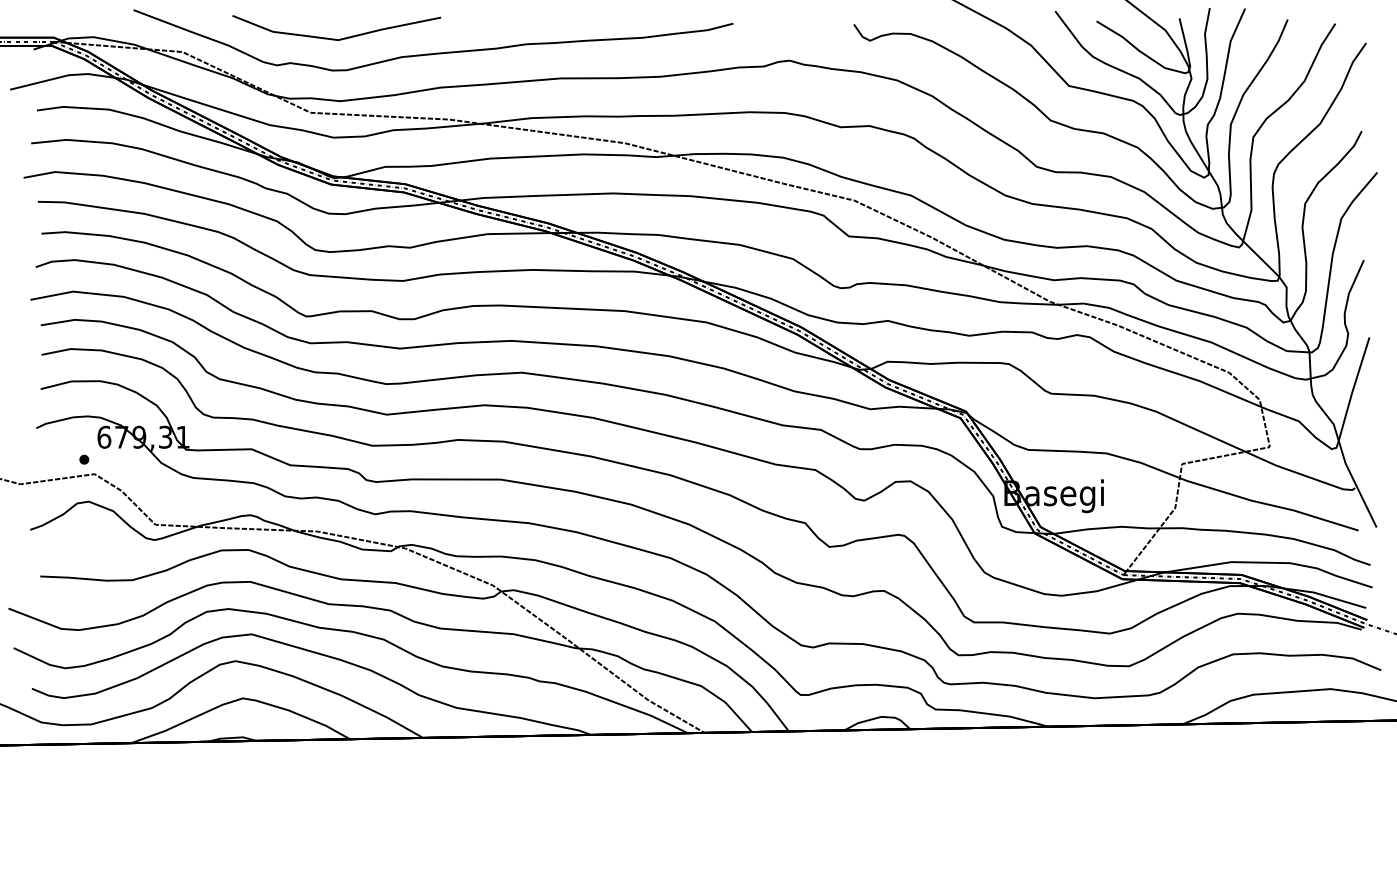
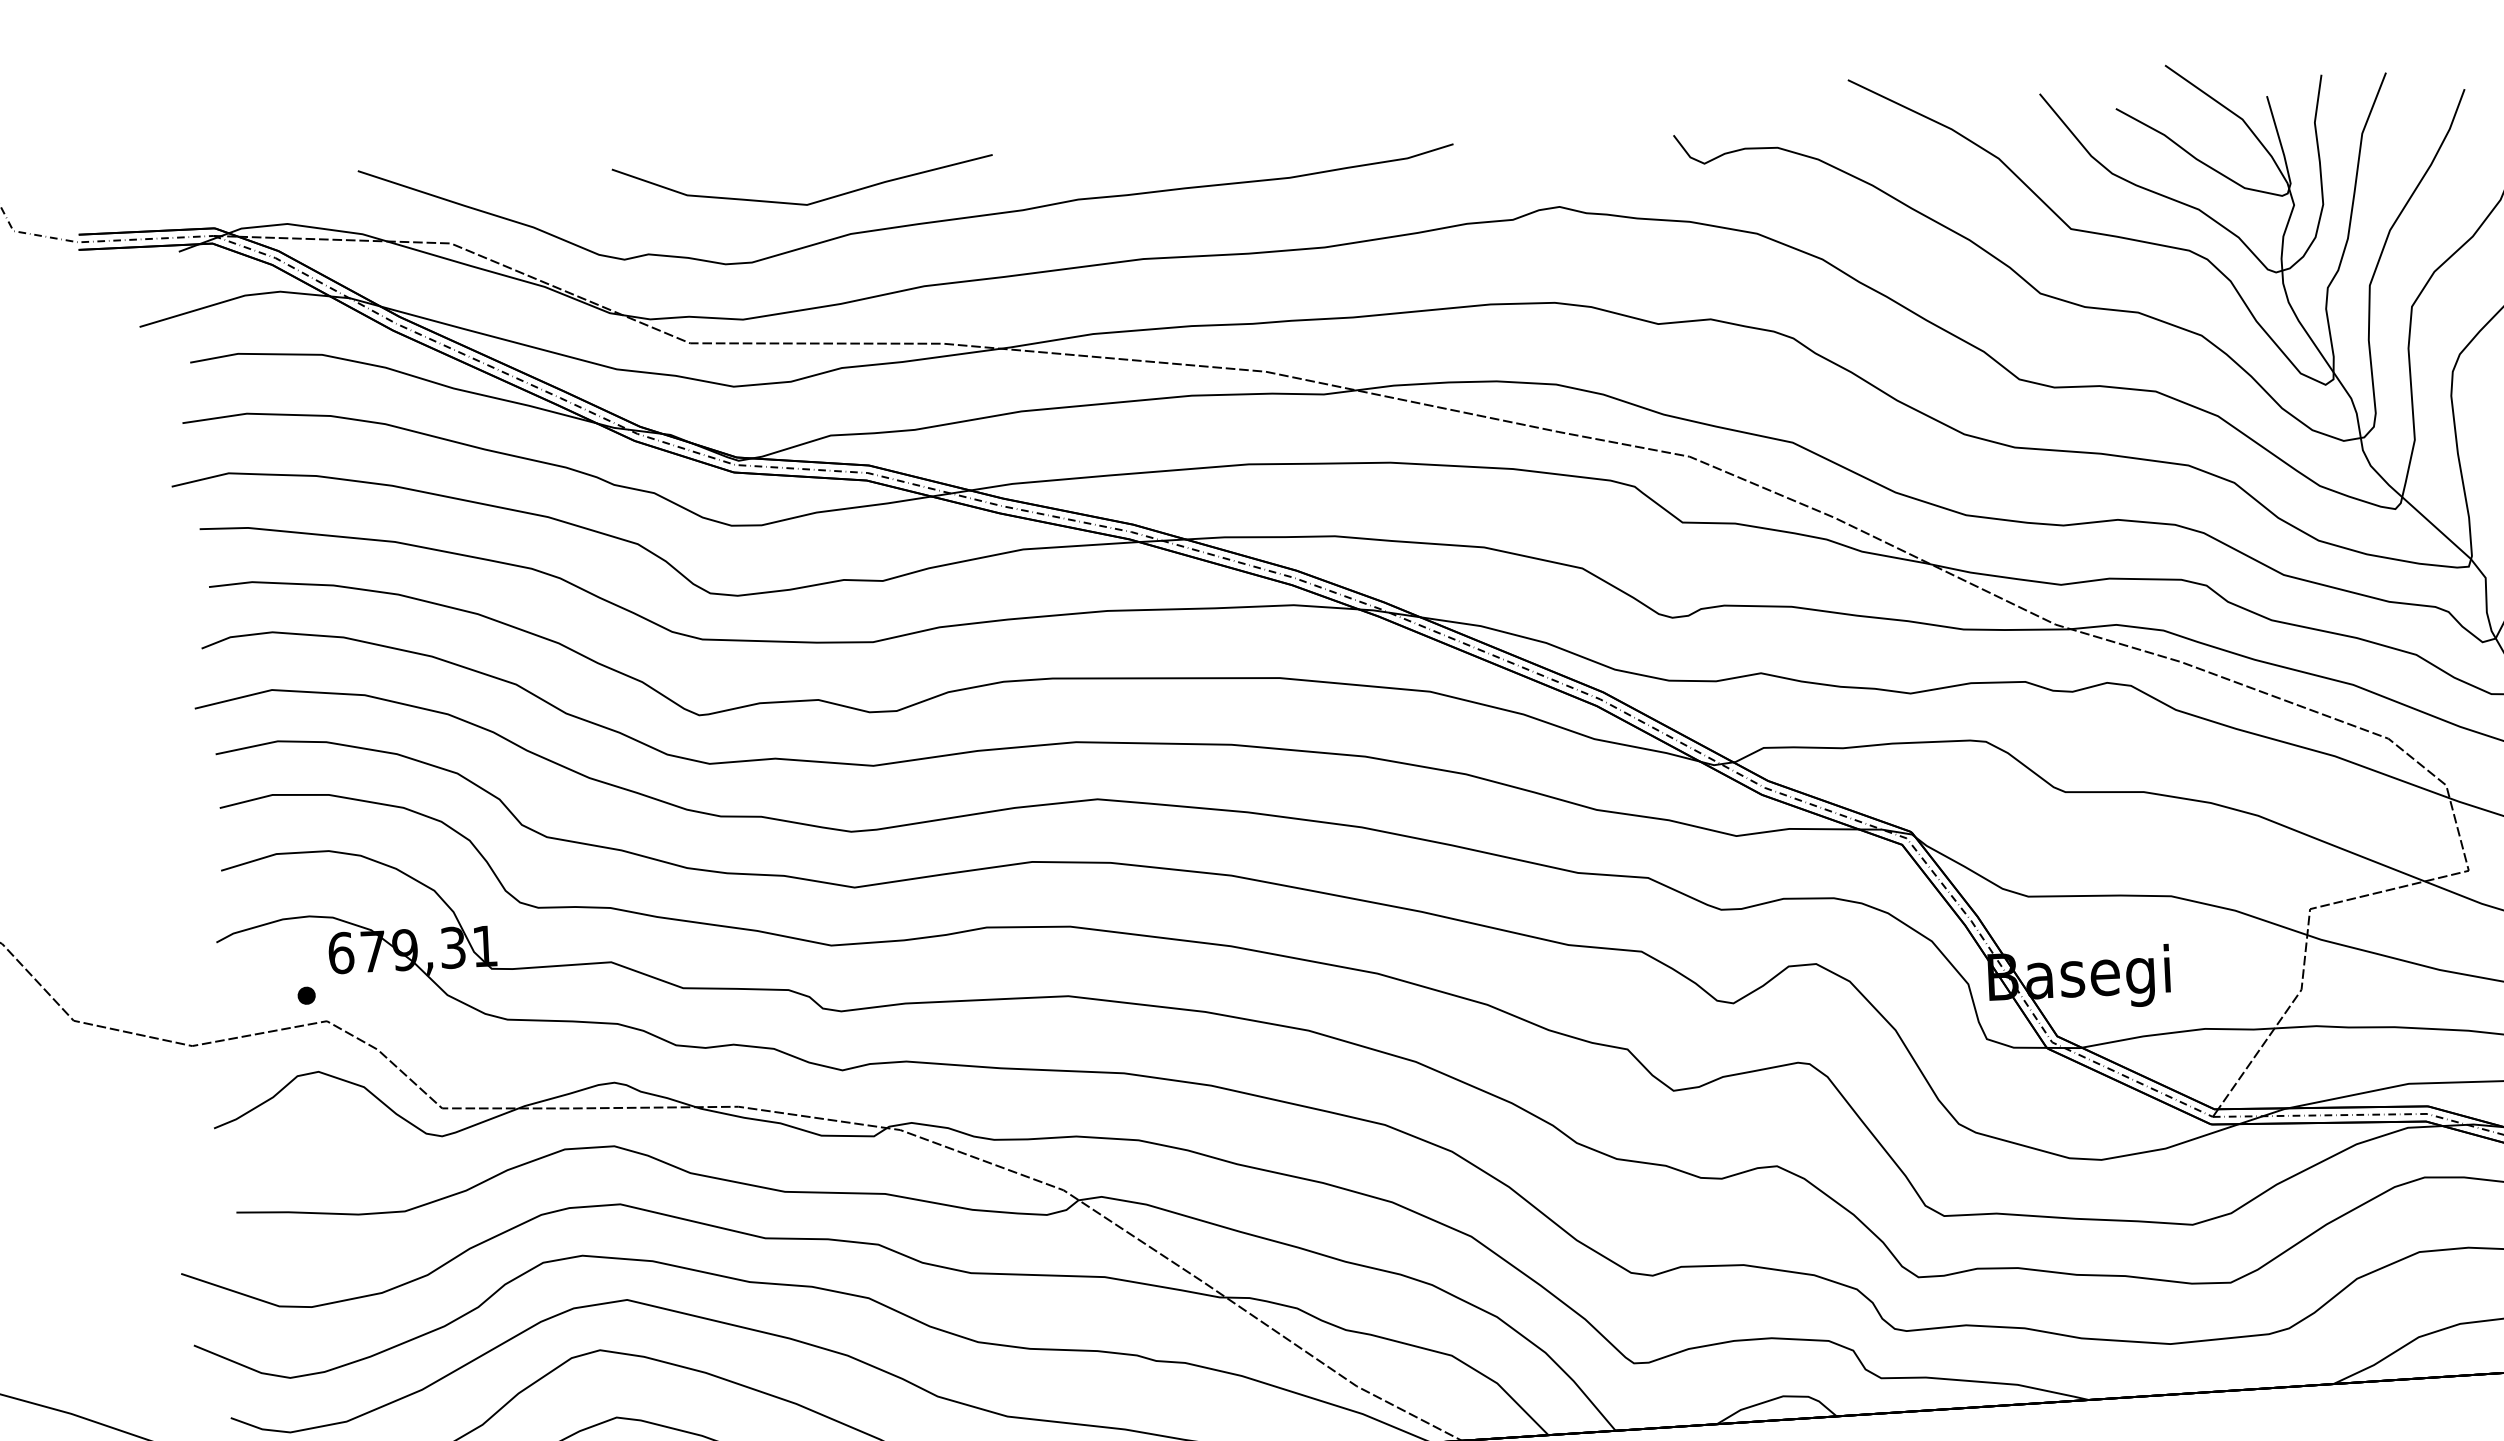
curve: (335, 38) -> (801, 202), moved

